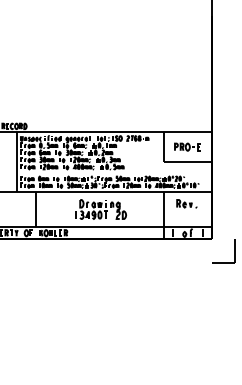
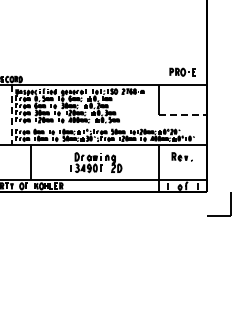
part: (187, 146) -> (182, 71), moved
line: (16, 162) -> (11, 115), solid -> dashed
line: (187, 162) -> (182, 115), solid -> dashed

